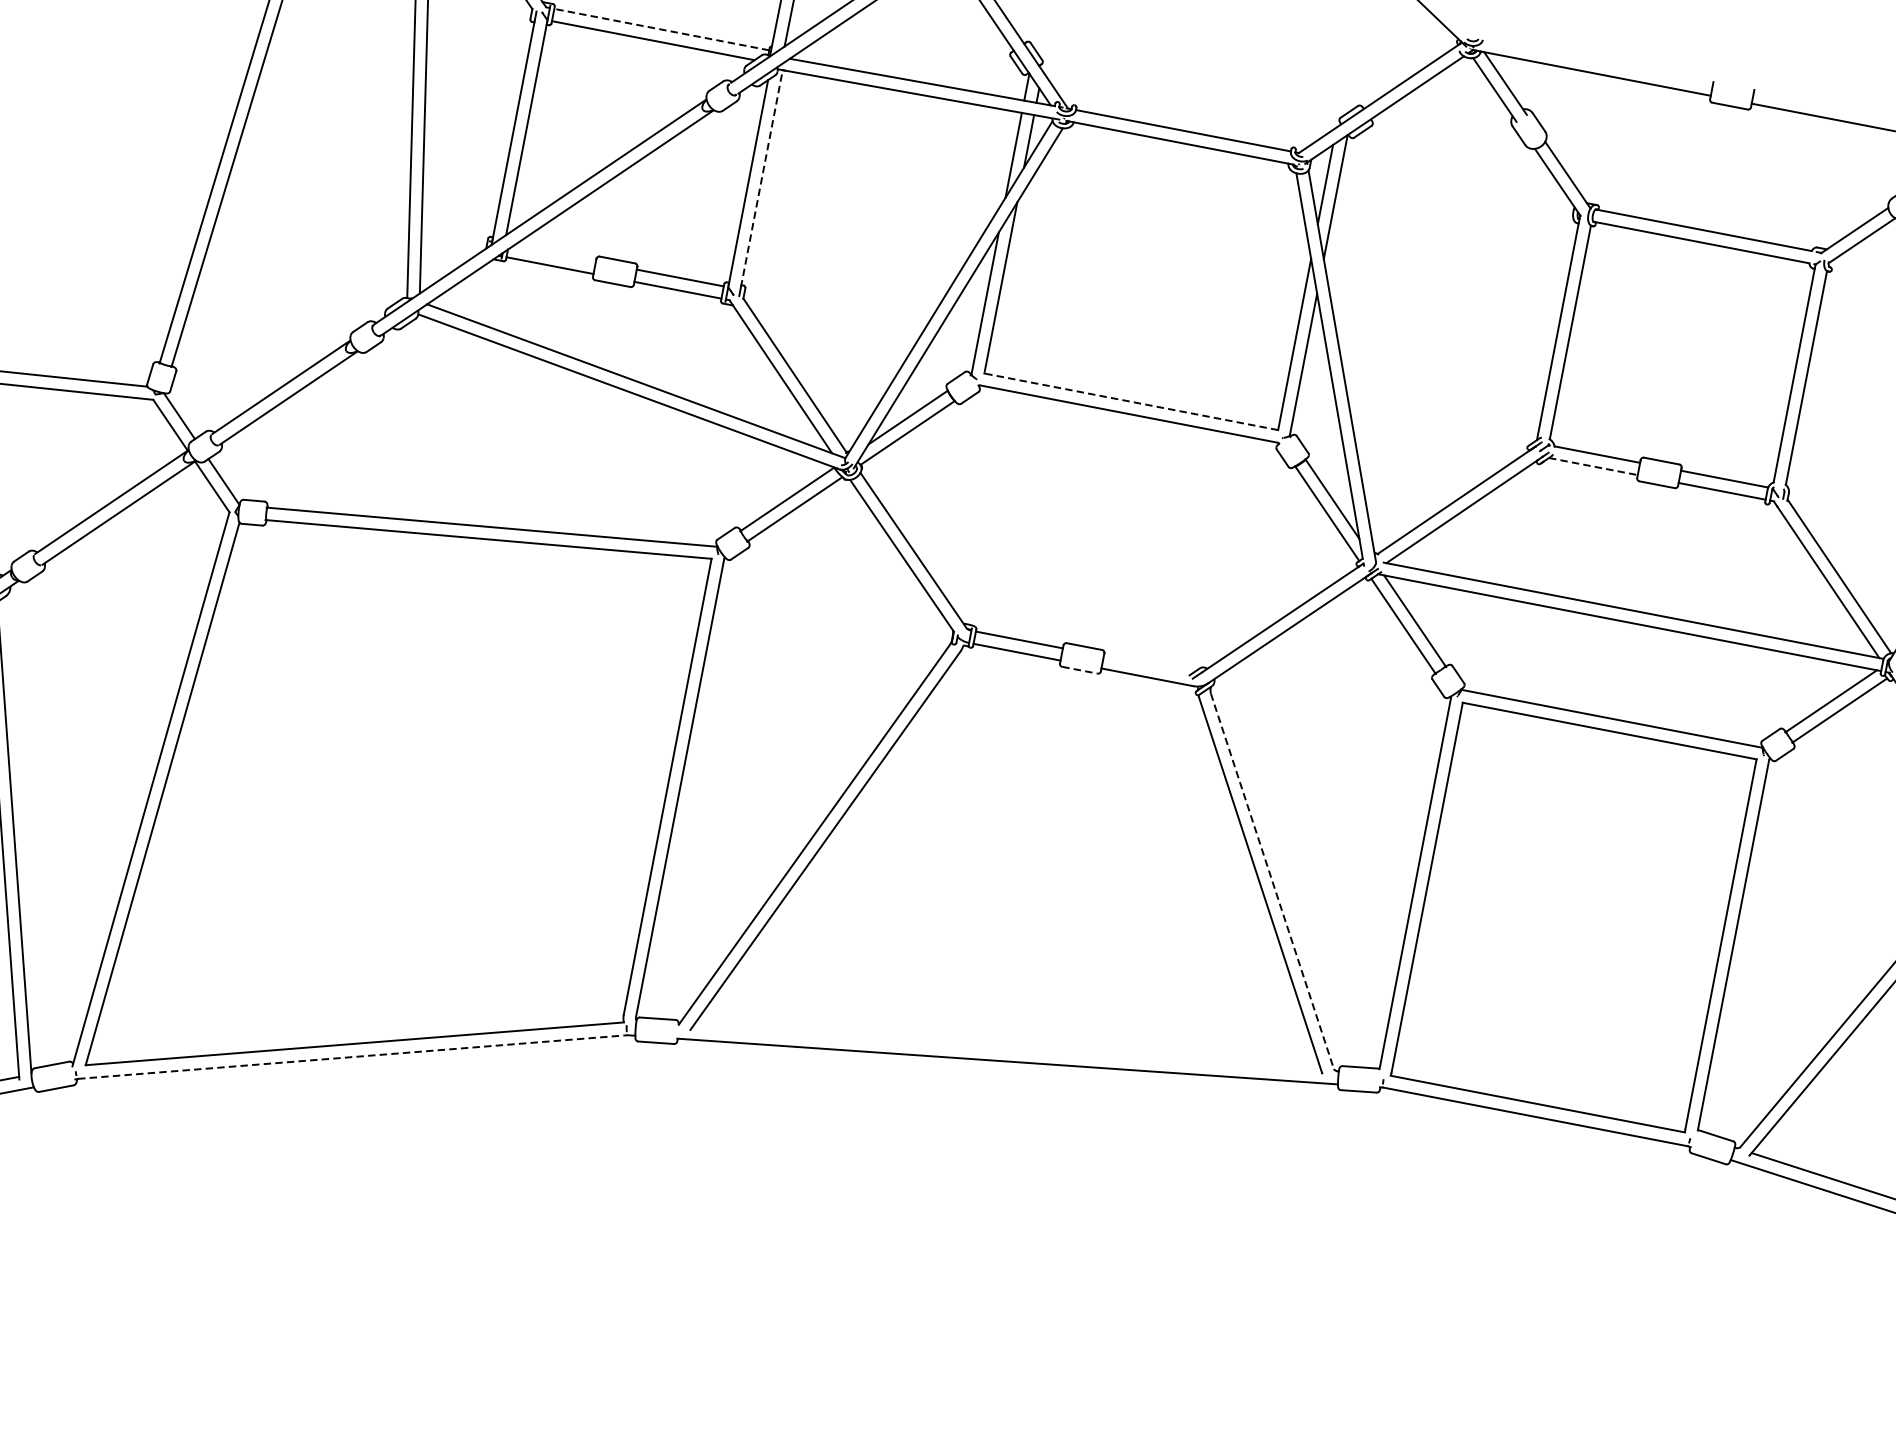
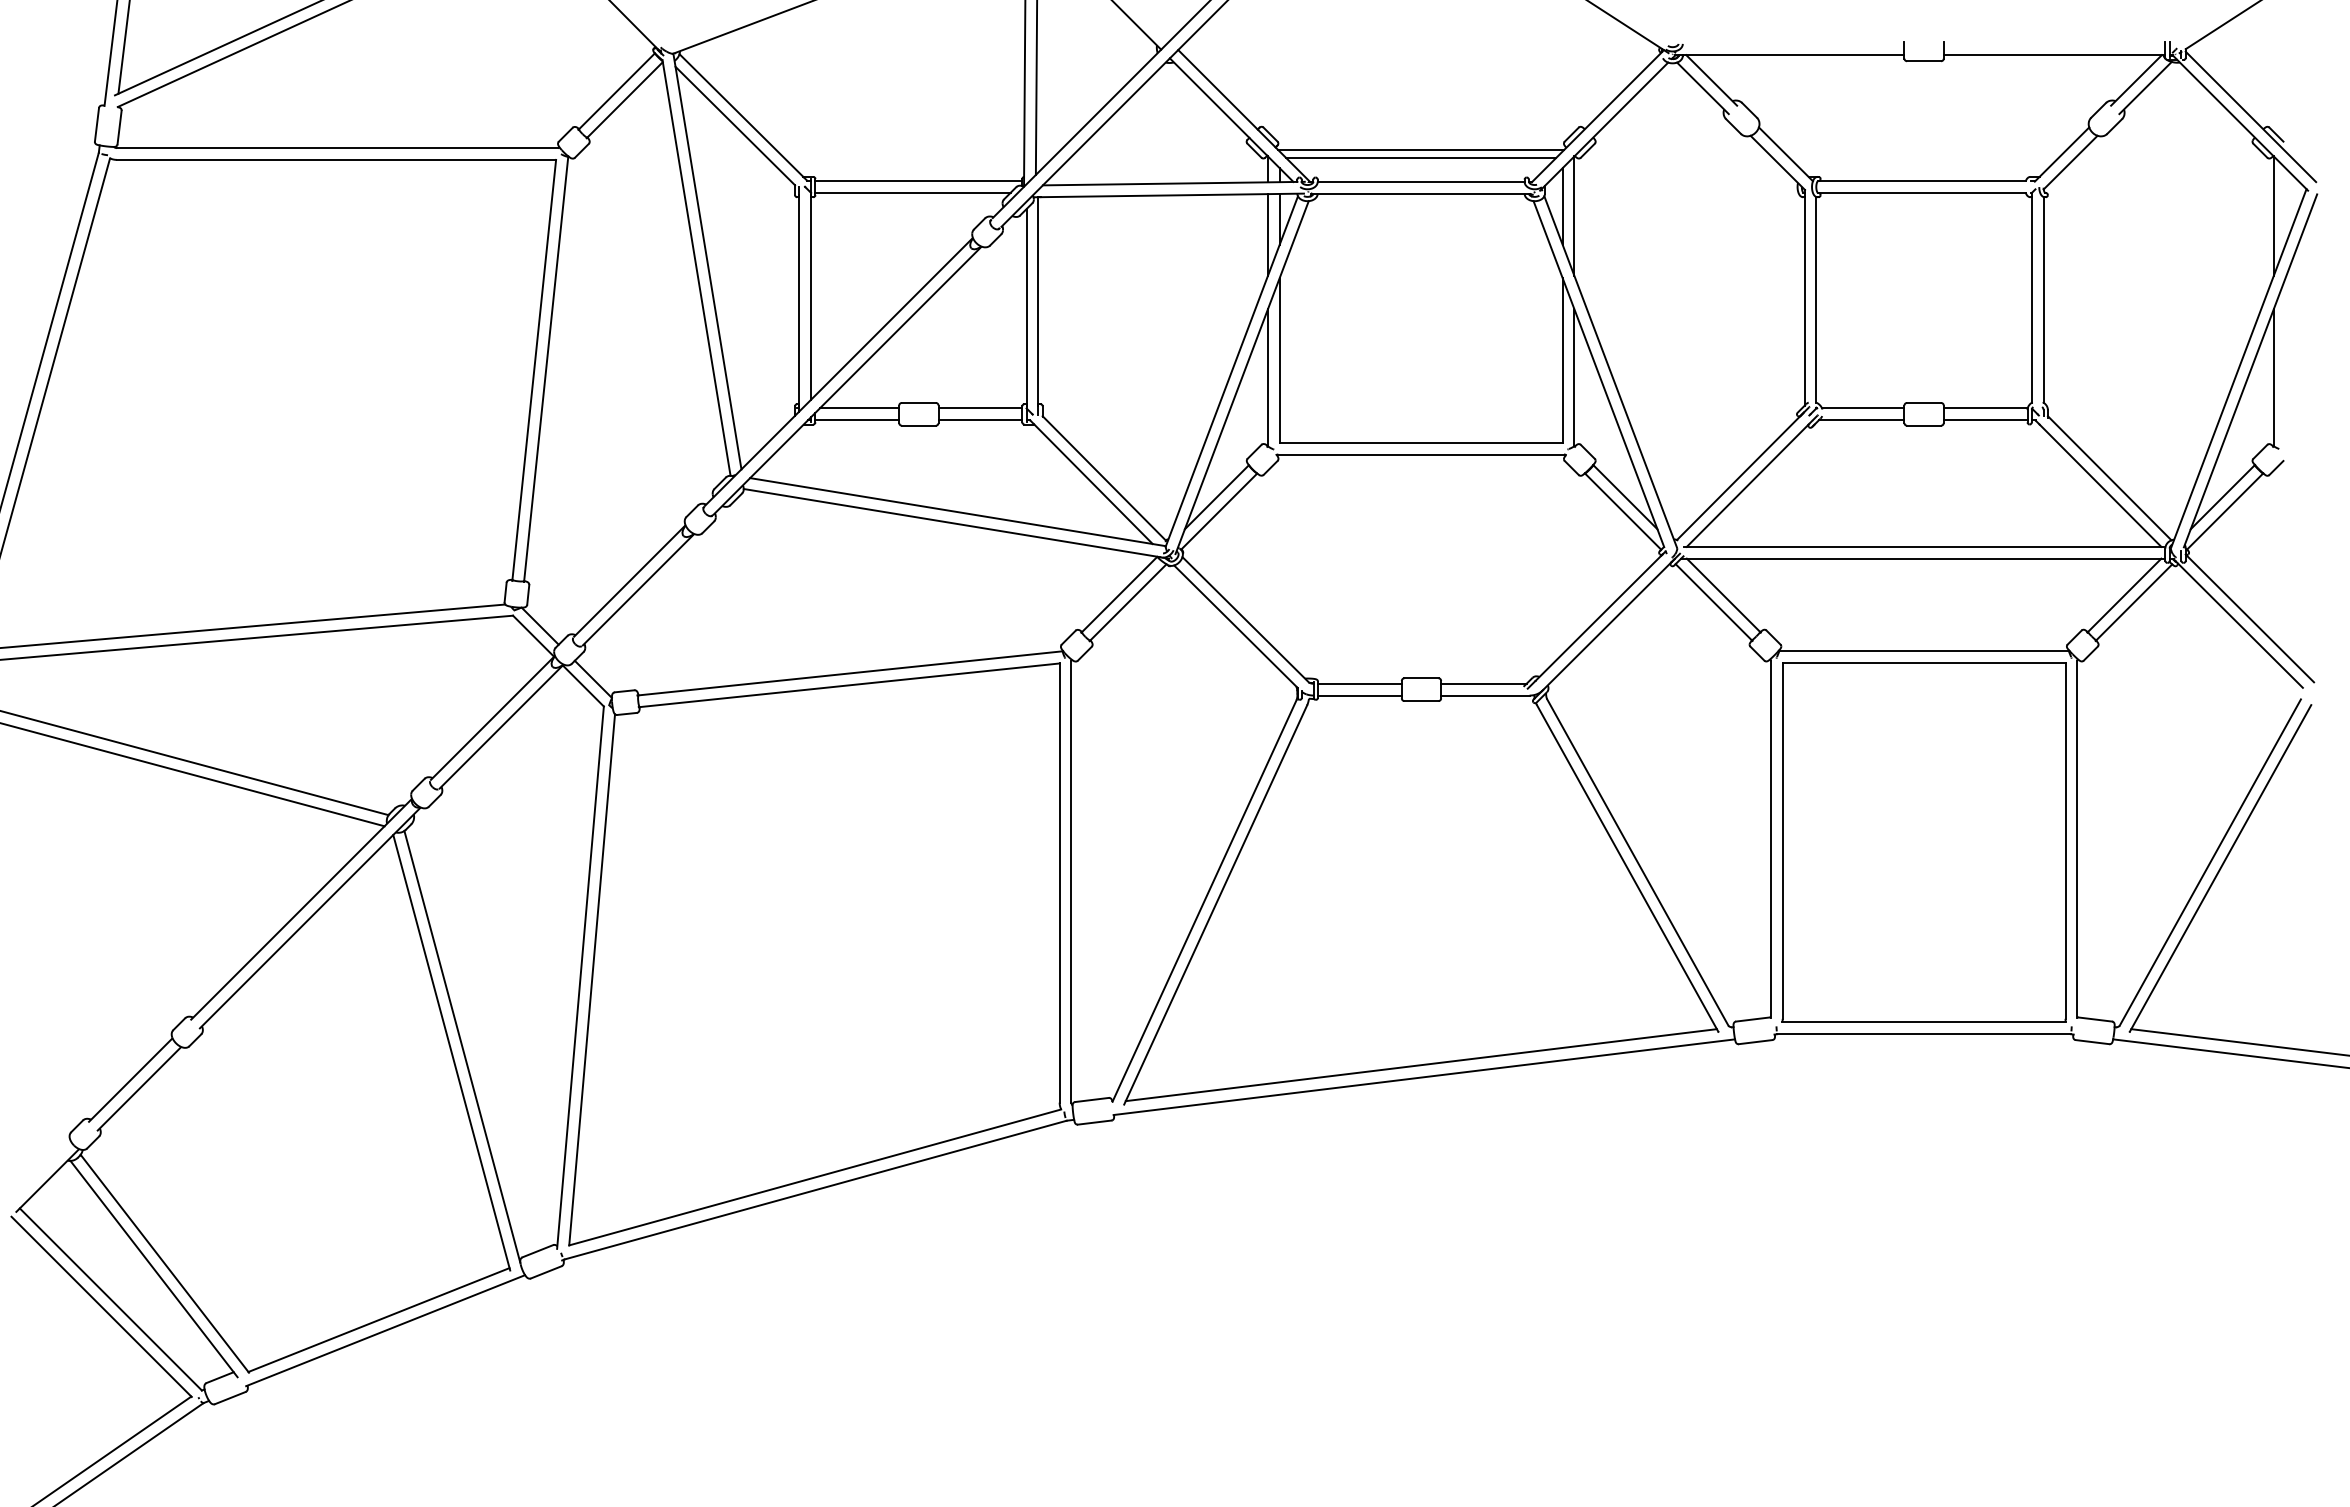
line: (661, 29) -> (918, 181), dashed -> solid
line: (1190, 97) -> (1421, 149), added
line: (1187, 106) -> (1420, 158), added
line: (762, 178) -> (1038, 301), dashed -> solid
line: (554, 253) -> (859, 408), added
line: (1130, 401) -> (1420, 442), dashed -> solid
line: (1593, 466) -> (1861, 420), dashed -> solid
line: (1147, 664) -> (1483, 683), added
line: (1079, 670) -> (1421, 701), dashed -> solid
line: (1272, 881) -> (1637, 862), dashed -> solid
line: (1006, 1048) -> (1420, 1065), added
line: (353, 1056) -> (816, 1189), dashed -> solid

